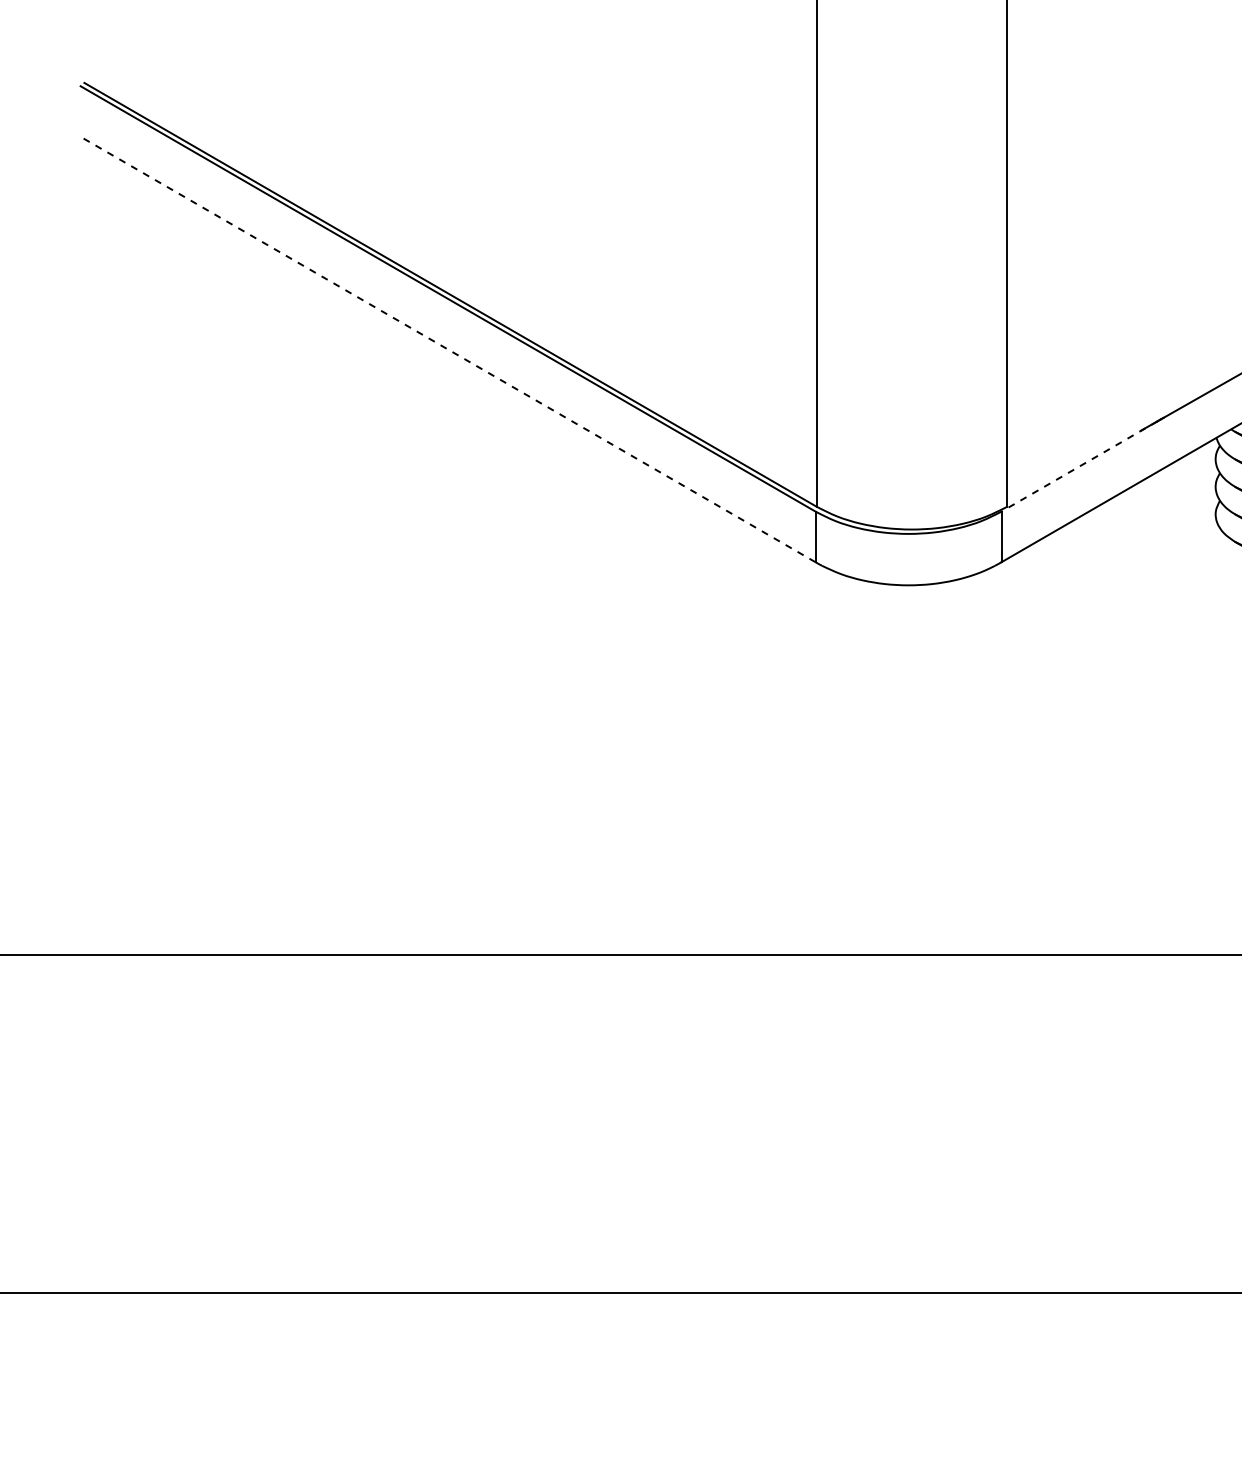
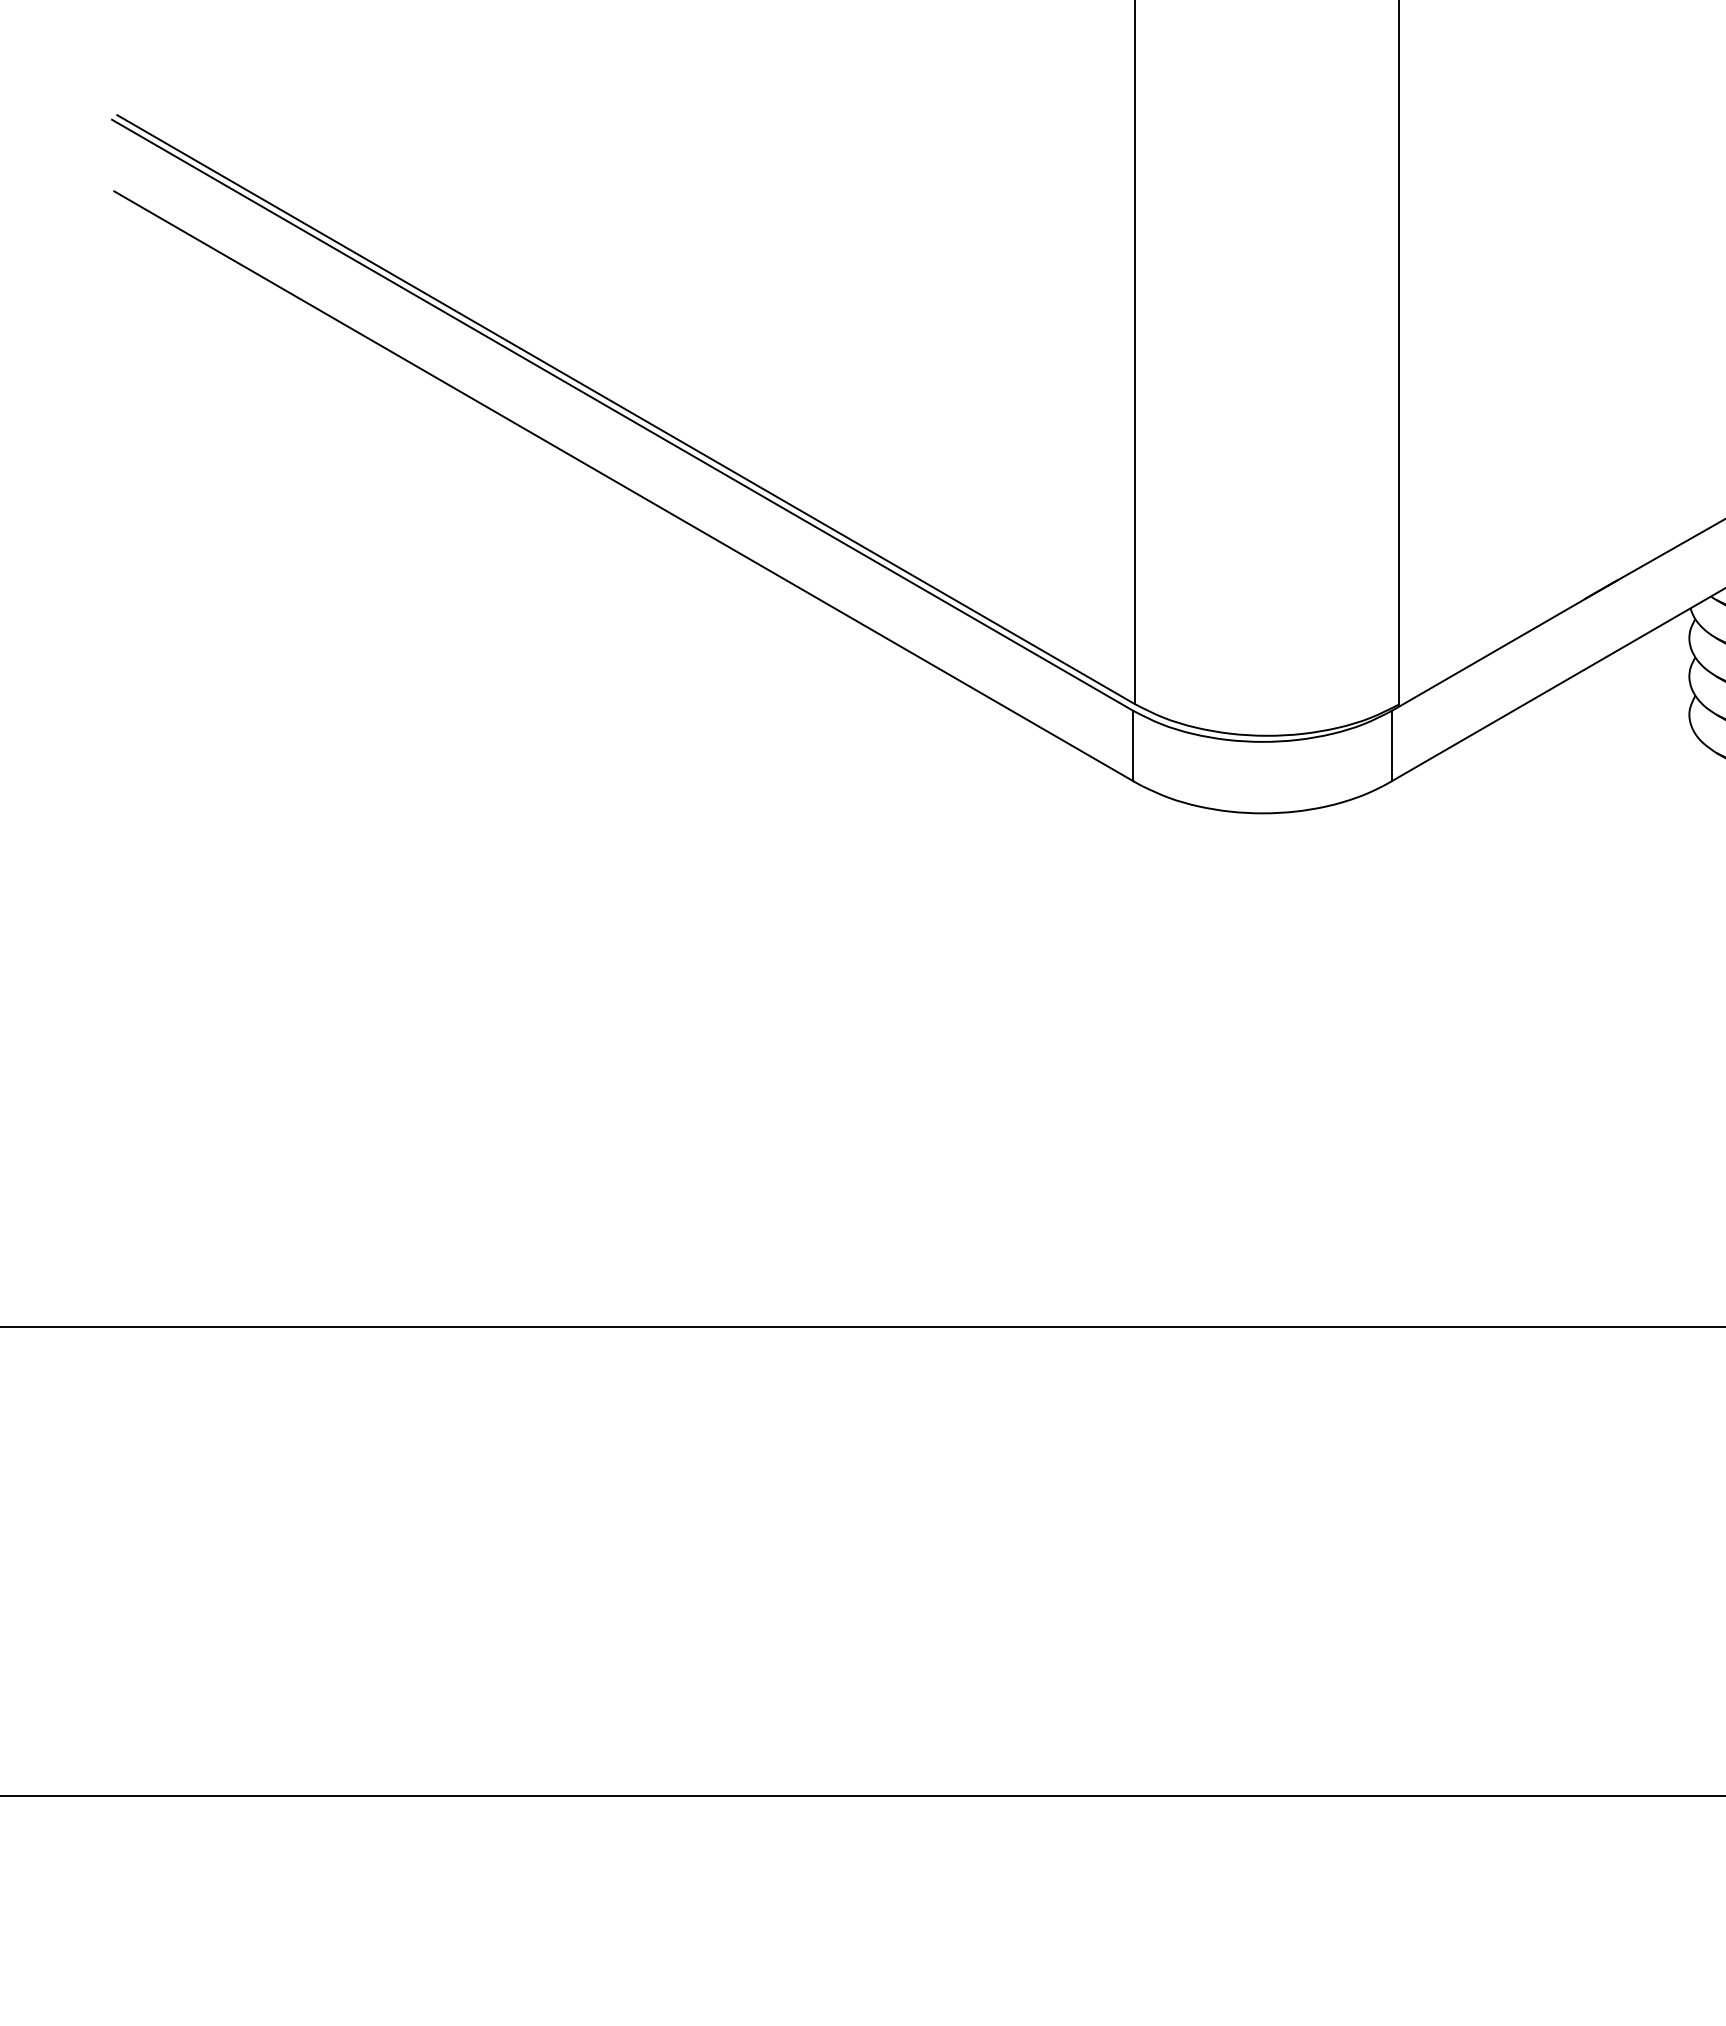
line: (448, 349) -> (623, 485), dashed -> solid
line: (1079, 466) -> (1500, 648), dashed -> solid

